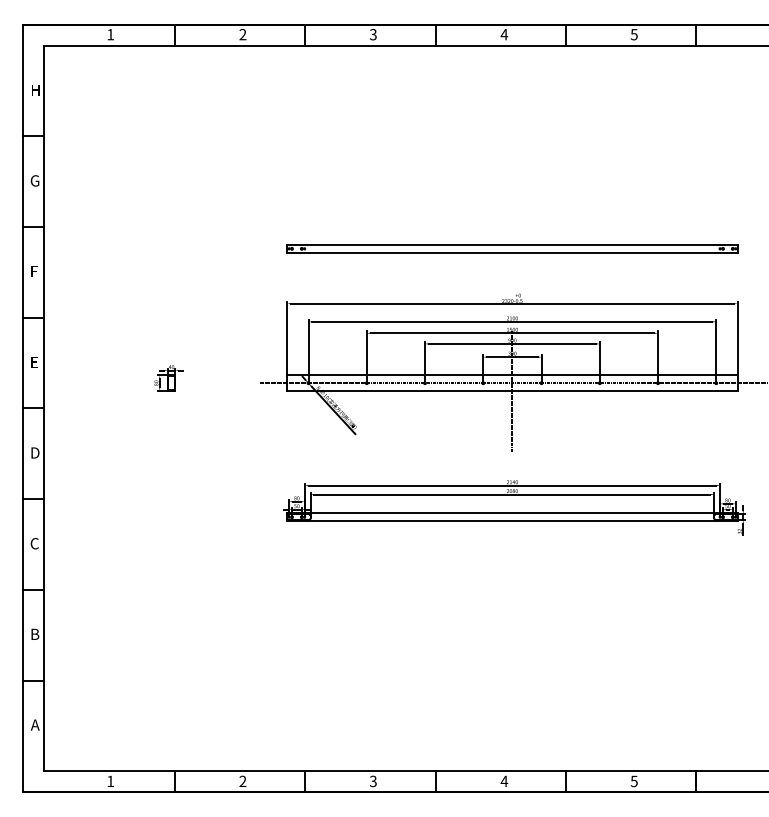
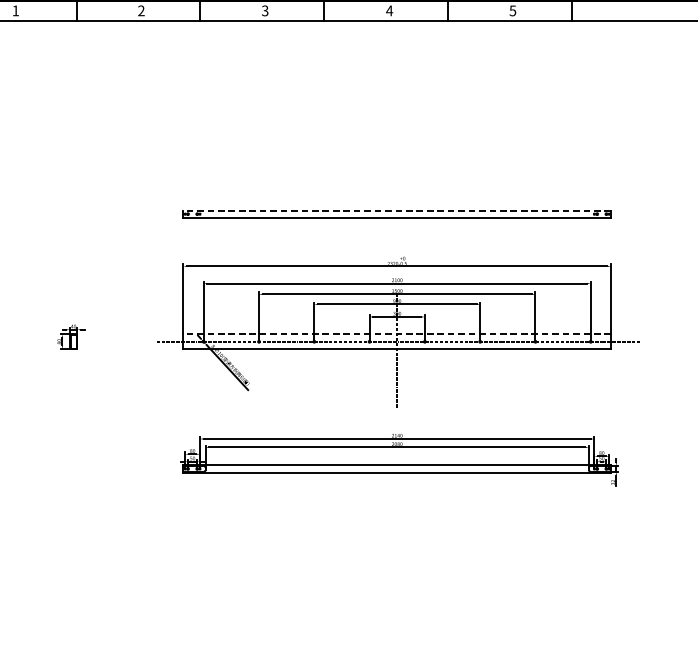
line: (511, 244) -> (396, 210), solid -> dashed
line: (511, 375) -> (396, 334), solid -> dashed

